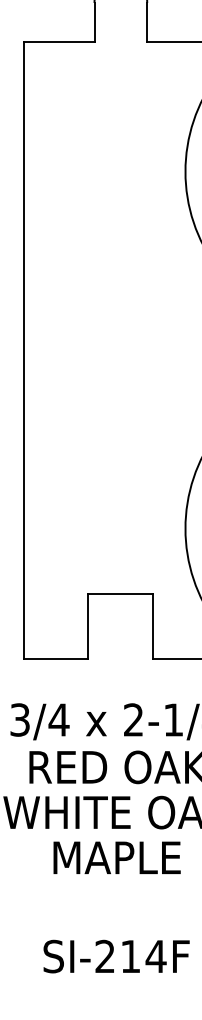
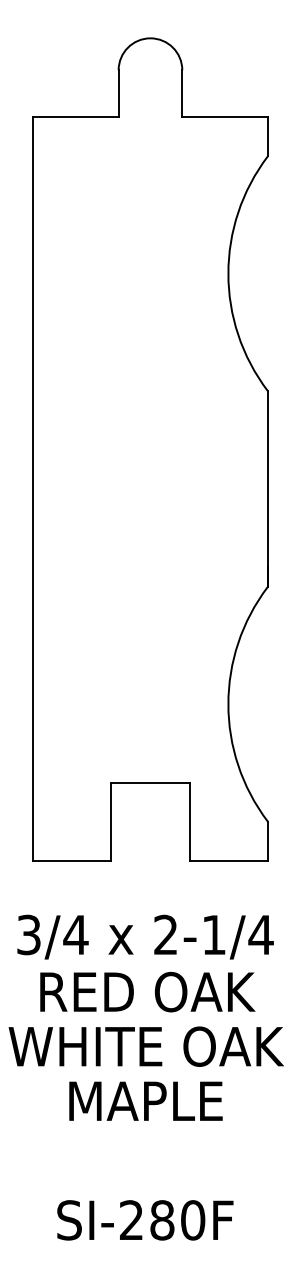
text: (143, 956) -> (177, 1220), SI-214F -> SI-280F

